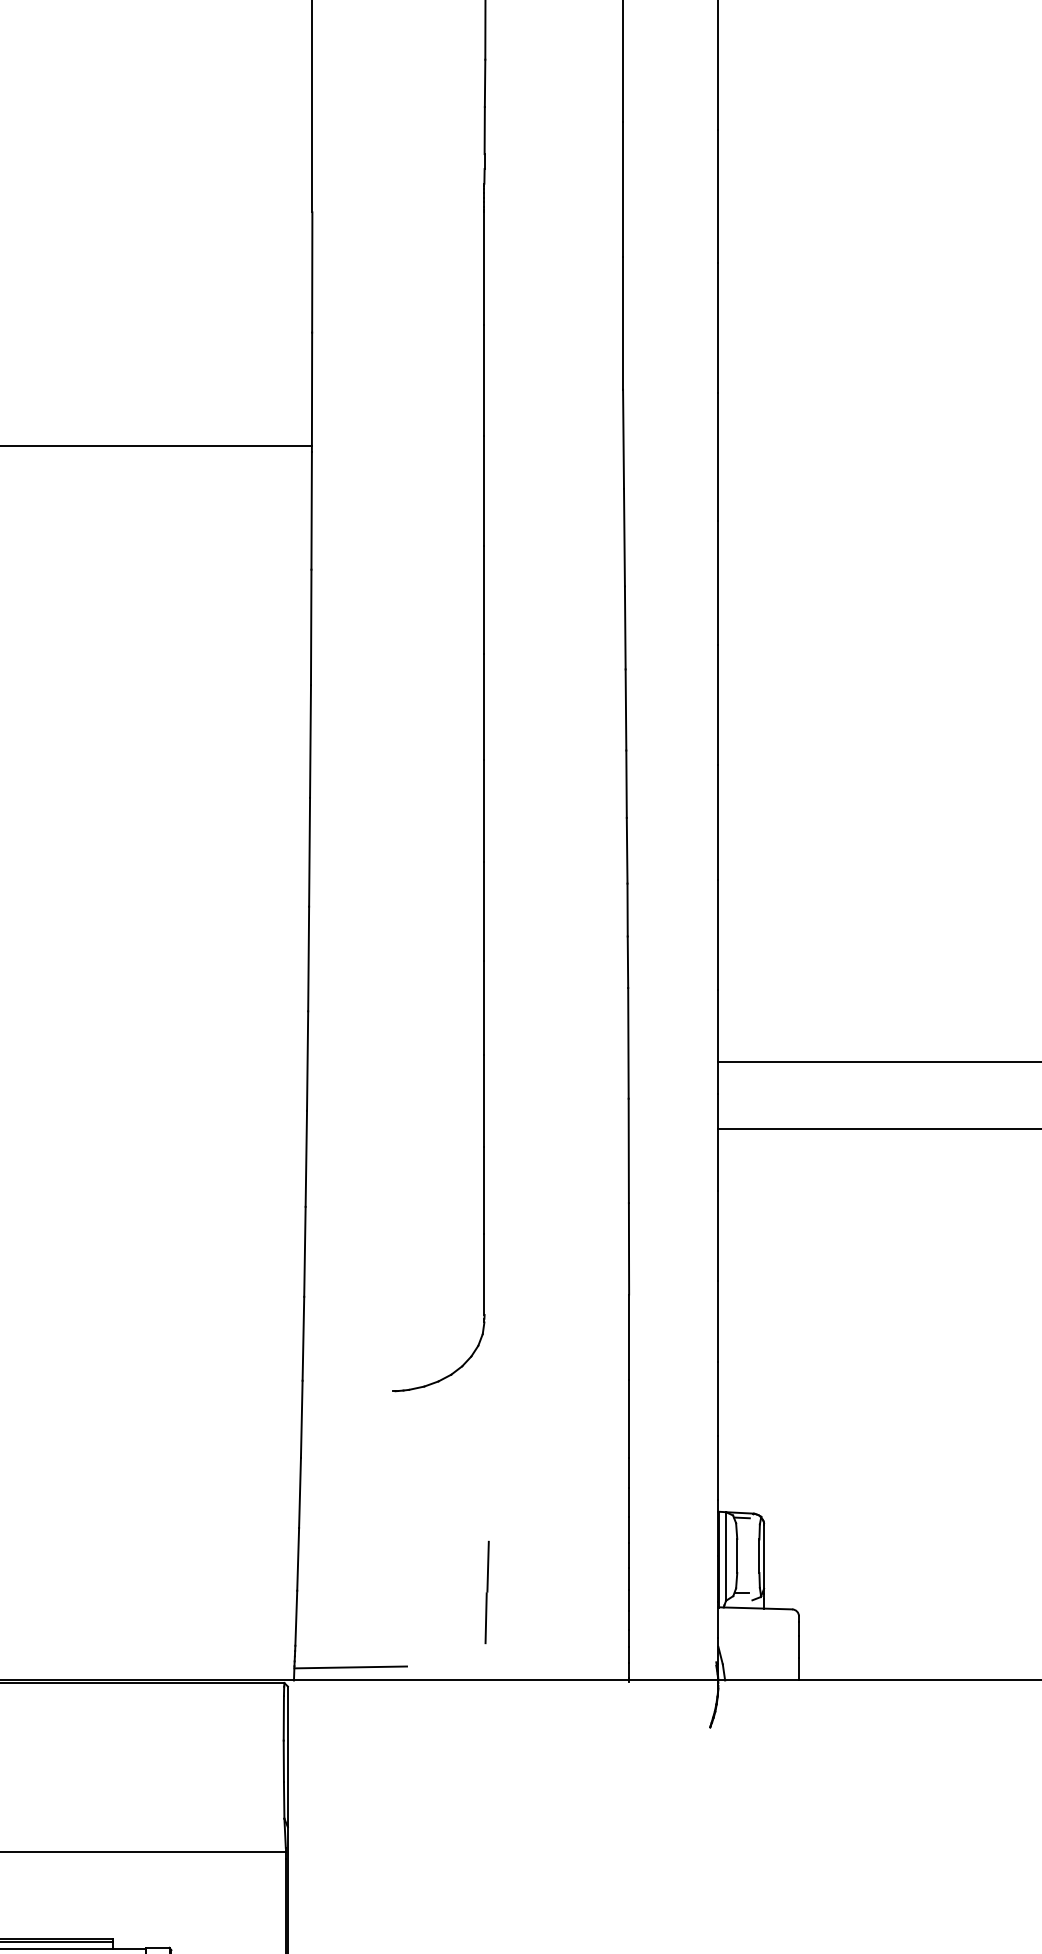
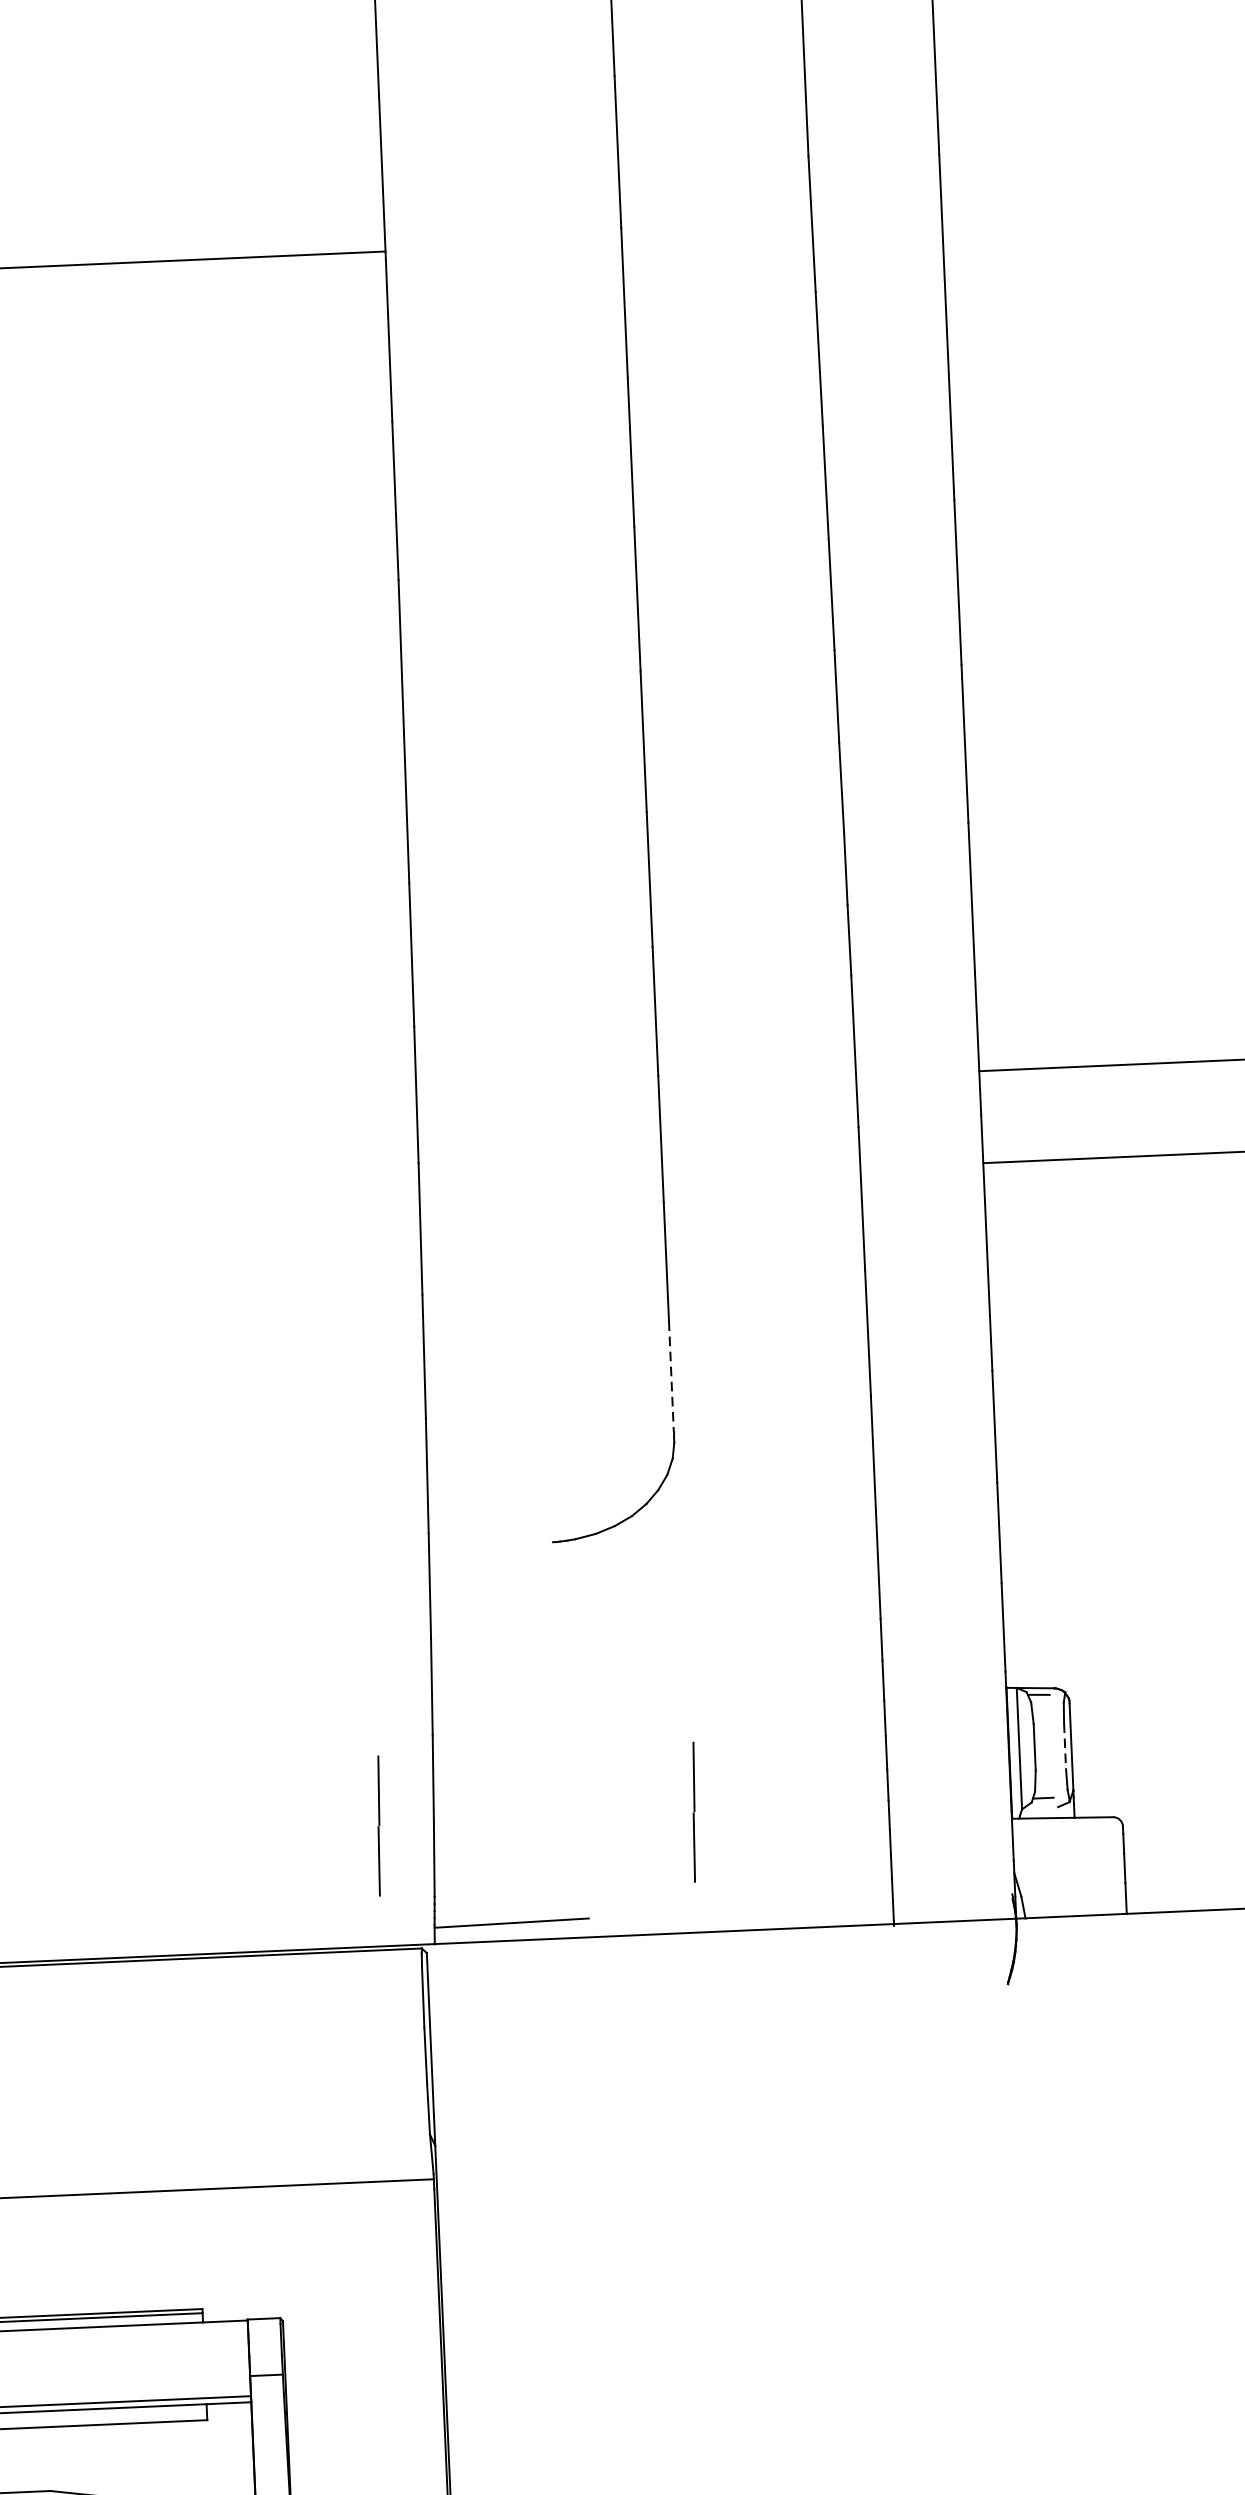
line: (484, 1275) -> (671, 1378), solid -> dashed
line: (759, 1556) -> (1065, 1746), solid -> dashed
line: (256, 1592) -> (378, 1826), added

